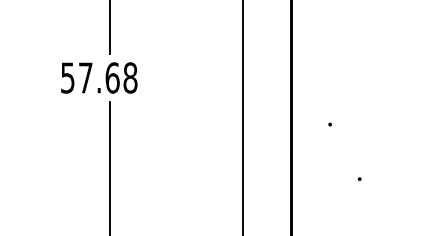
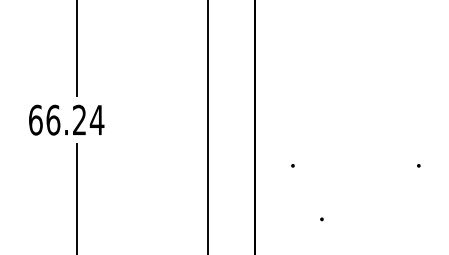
text: (99, 77) -> (66, 119), 57.68 -> 66.24

